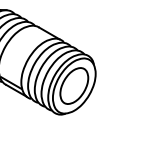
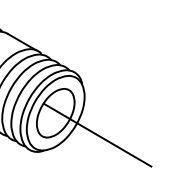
line: (105, 101) -> (97, 134), added

